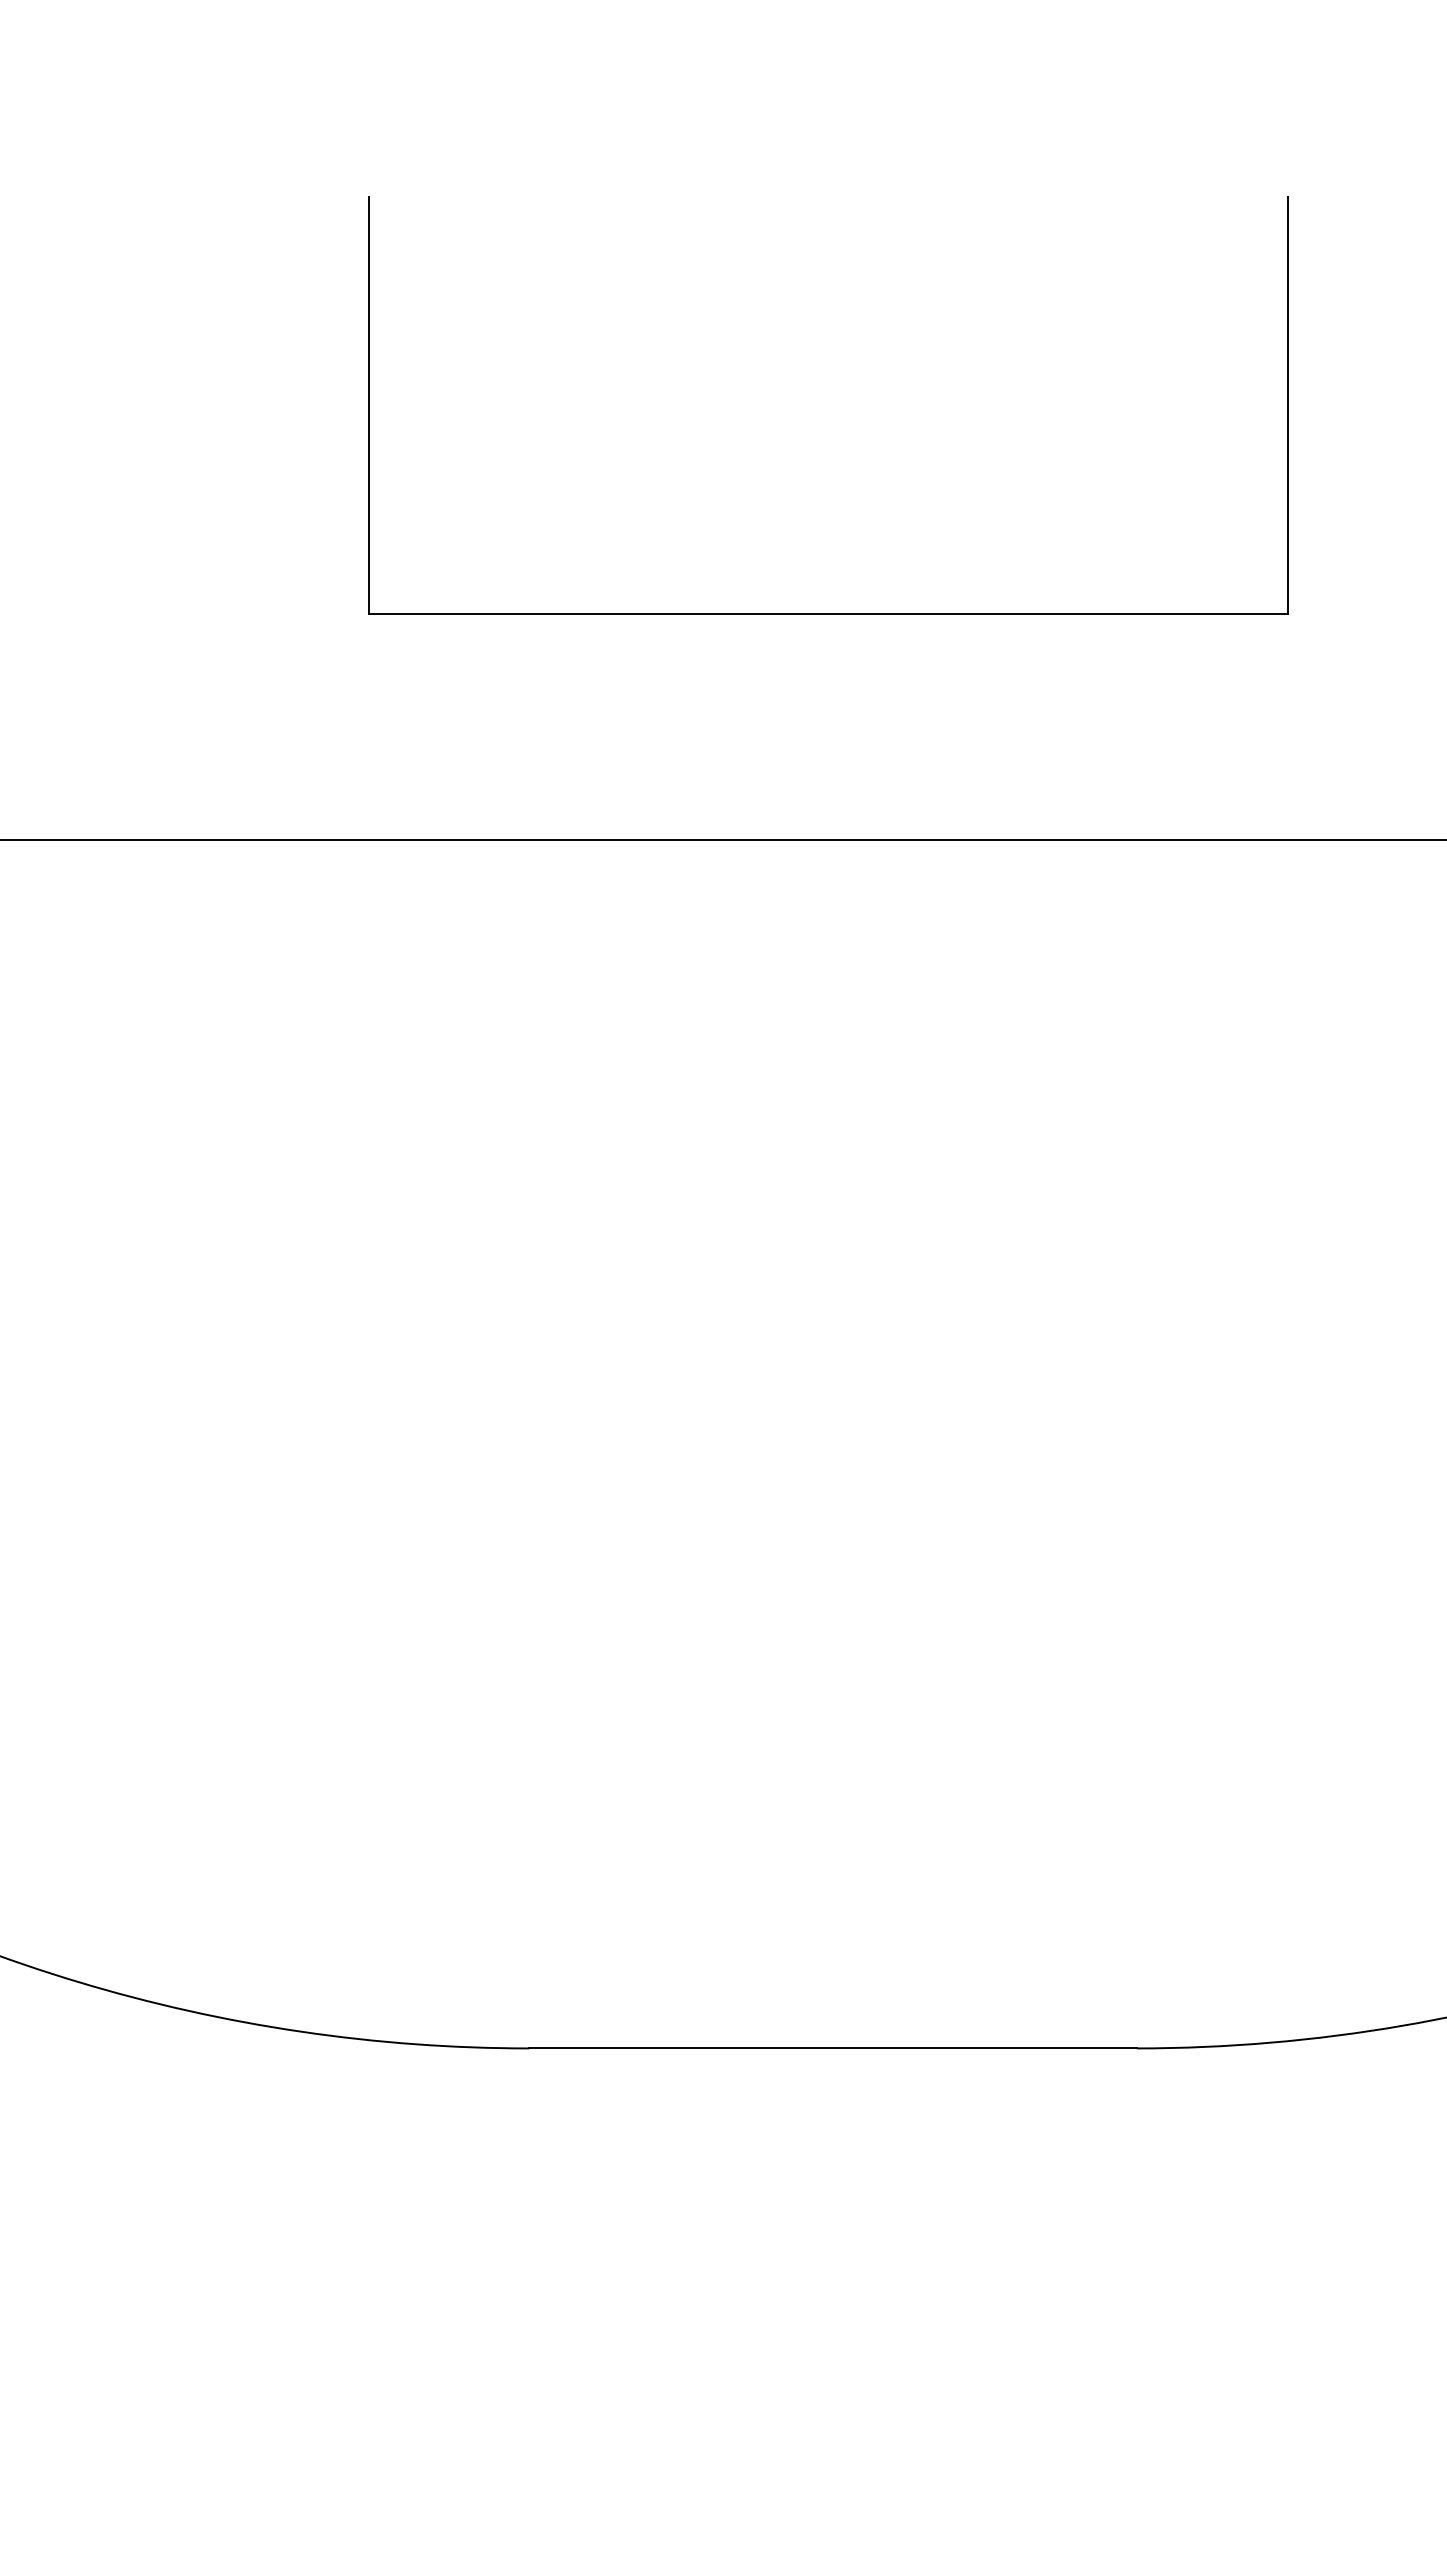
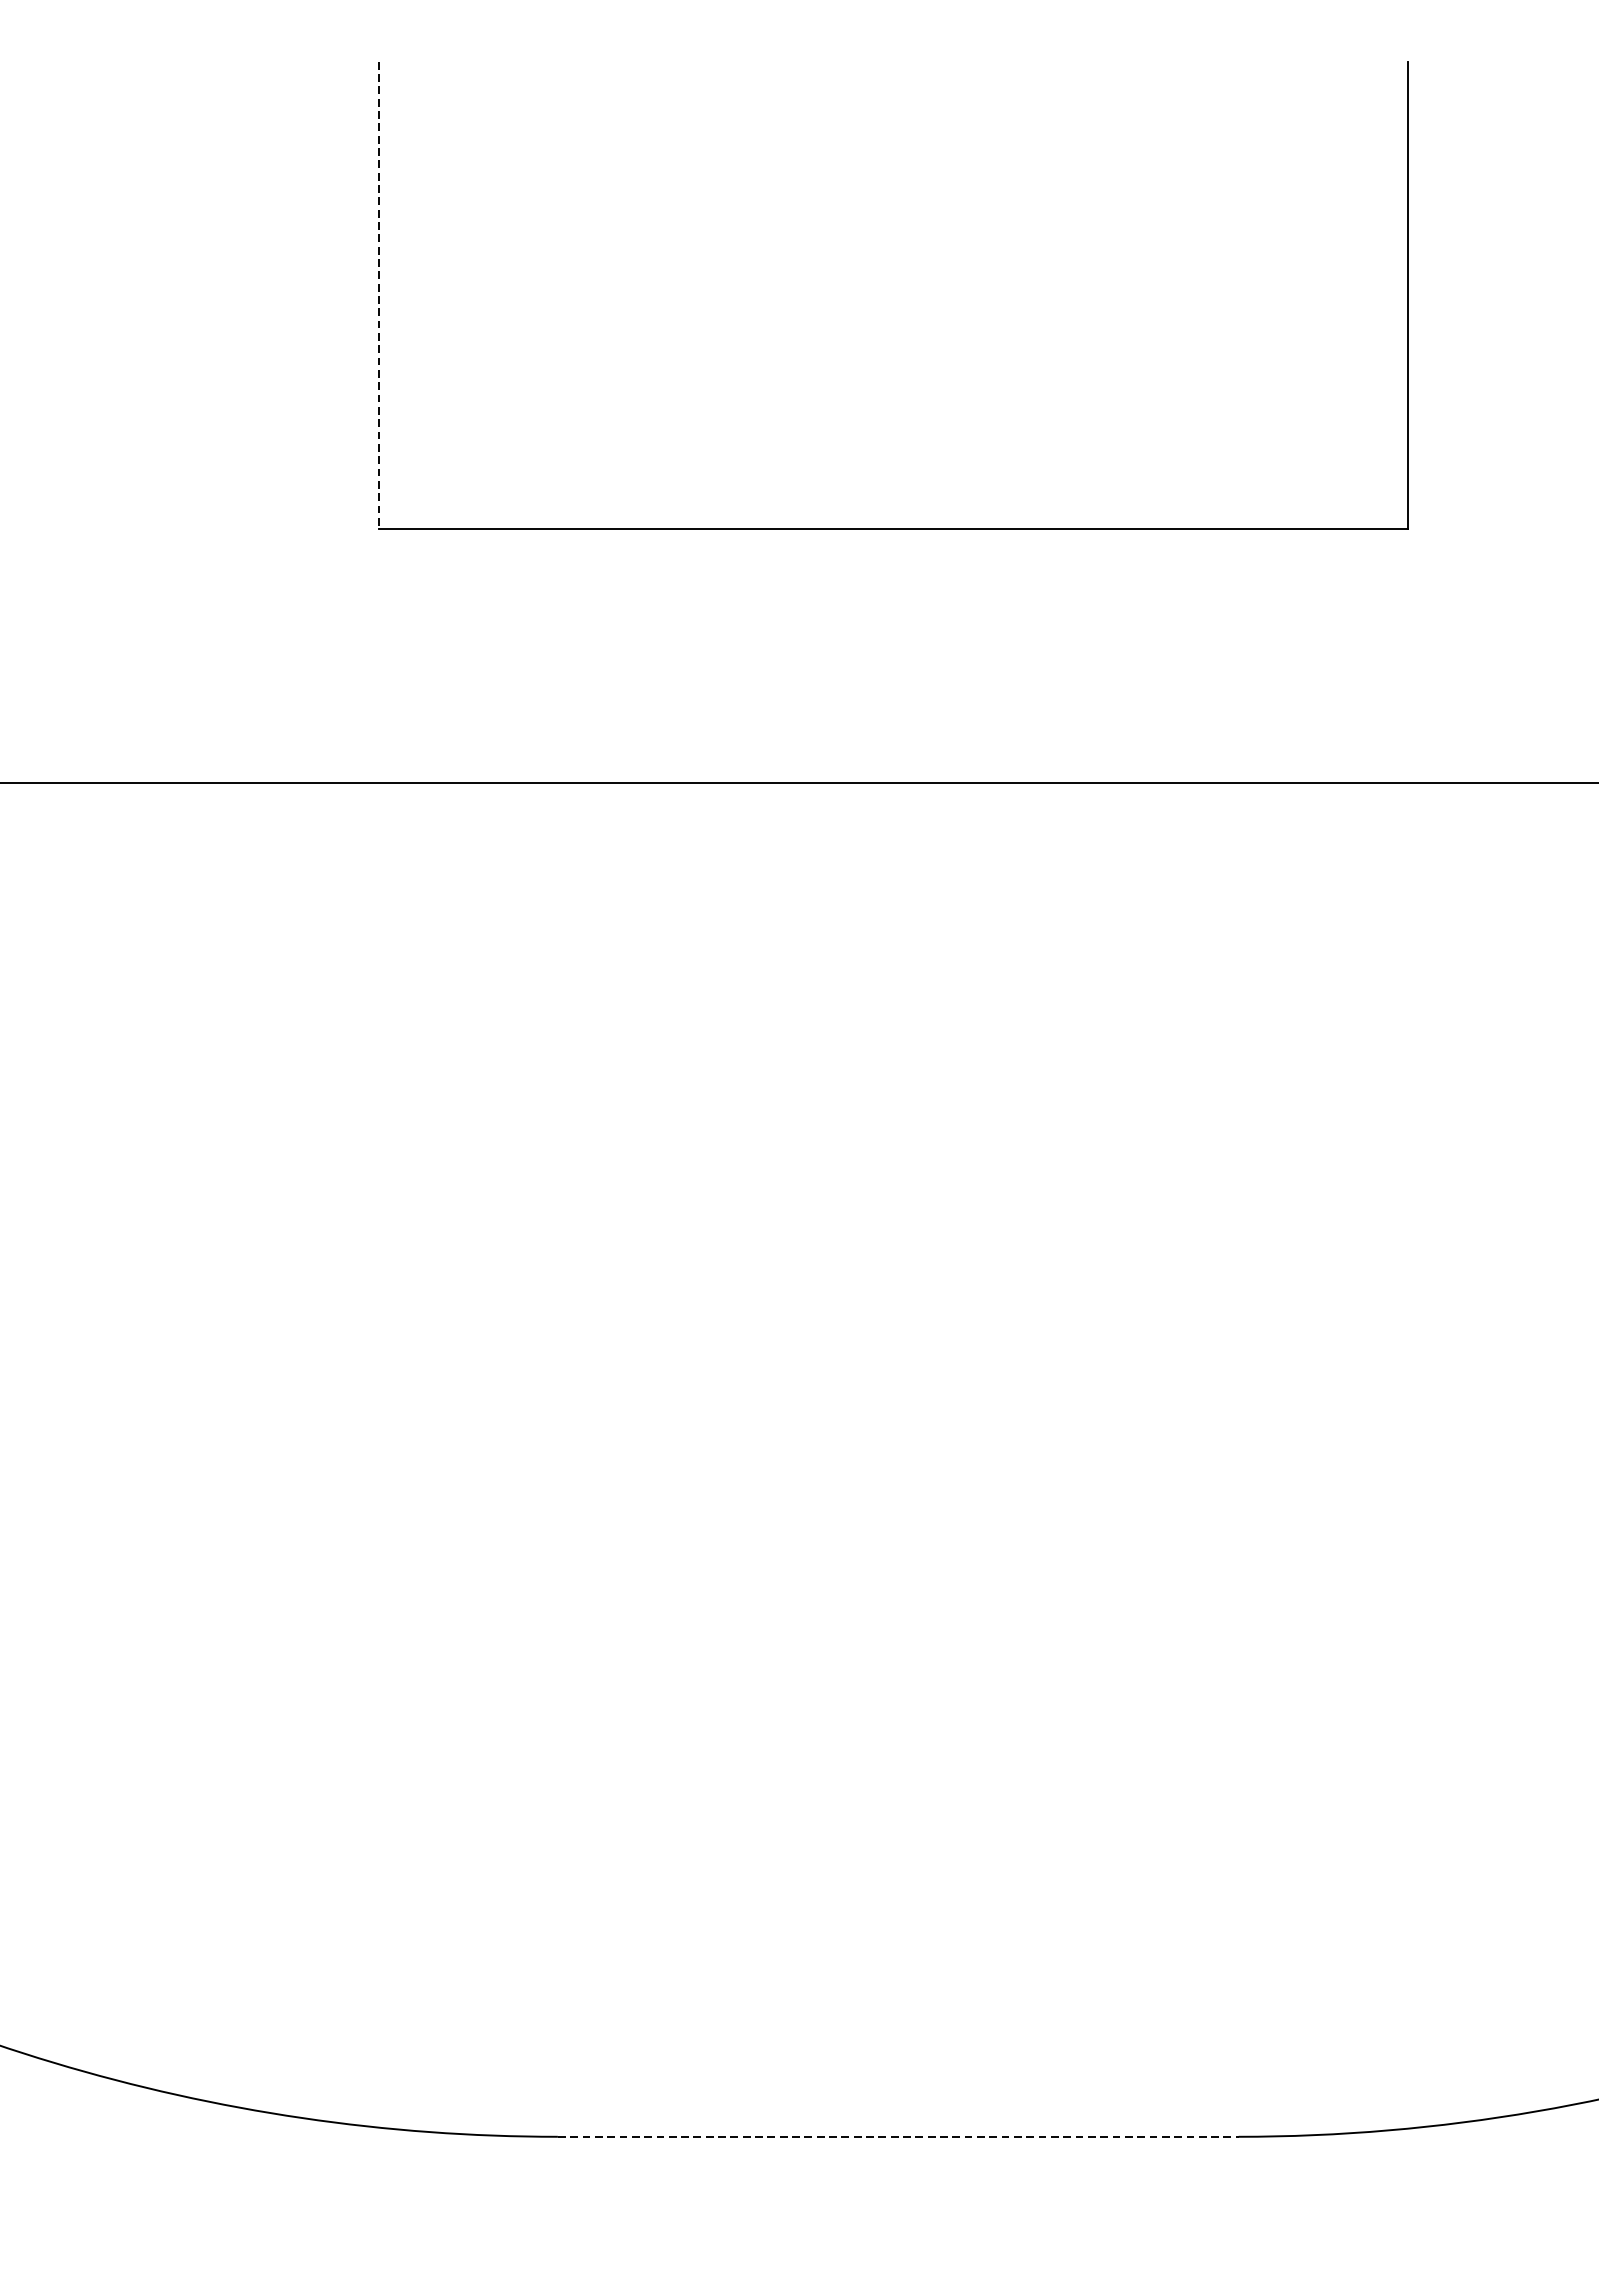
line: (369, 405) -> (378, 295), solid -> dashed
line: (833, 2048) -> (898, 2136), solid -> dashed

